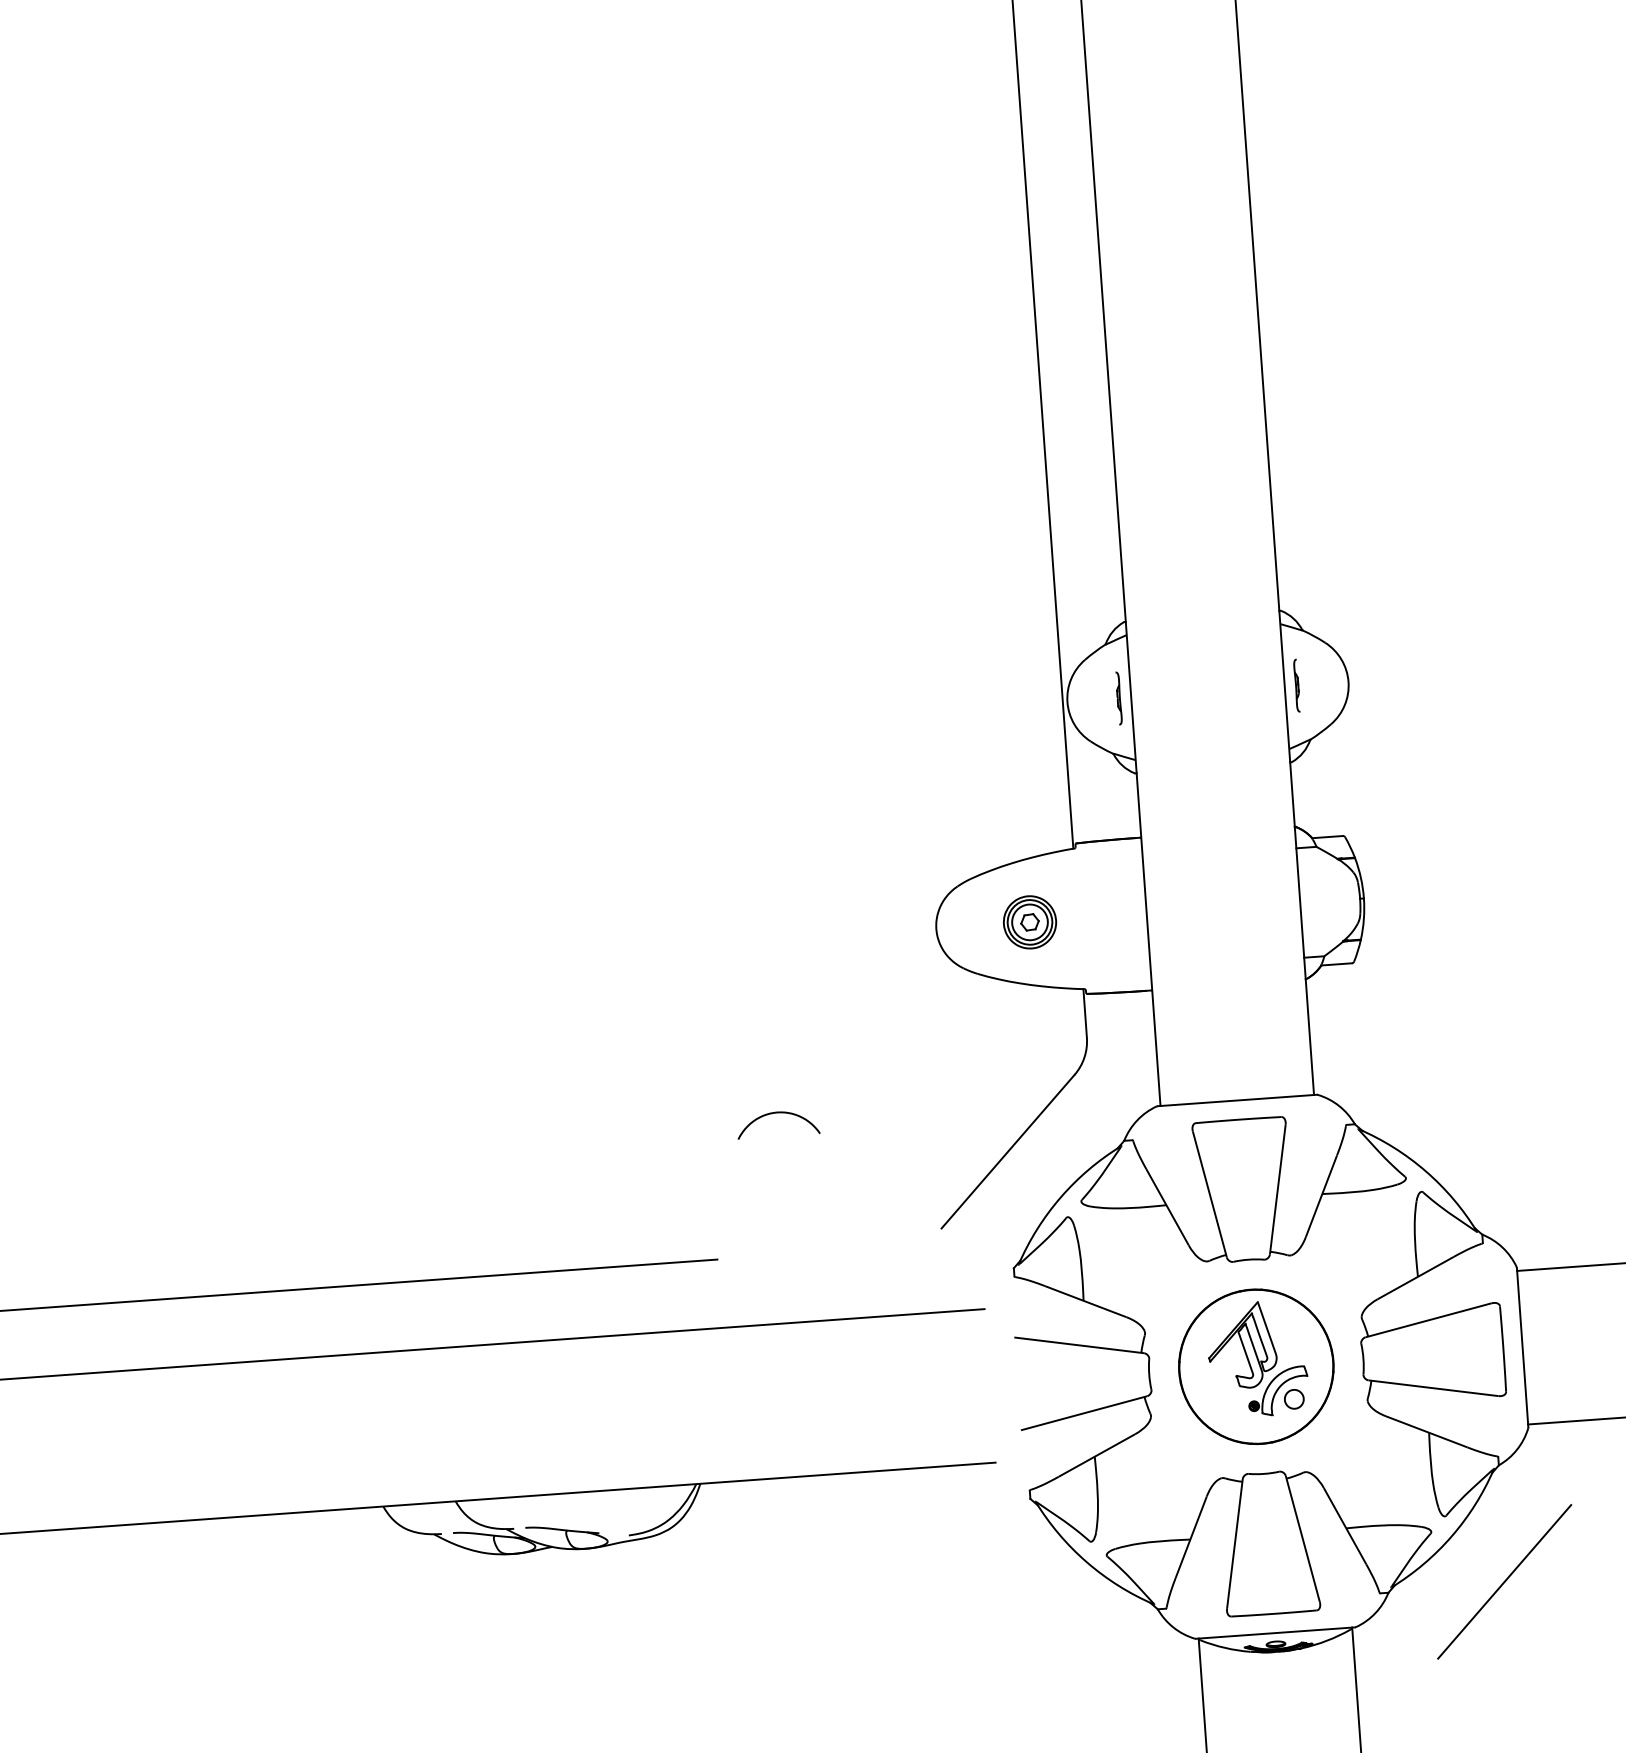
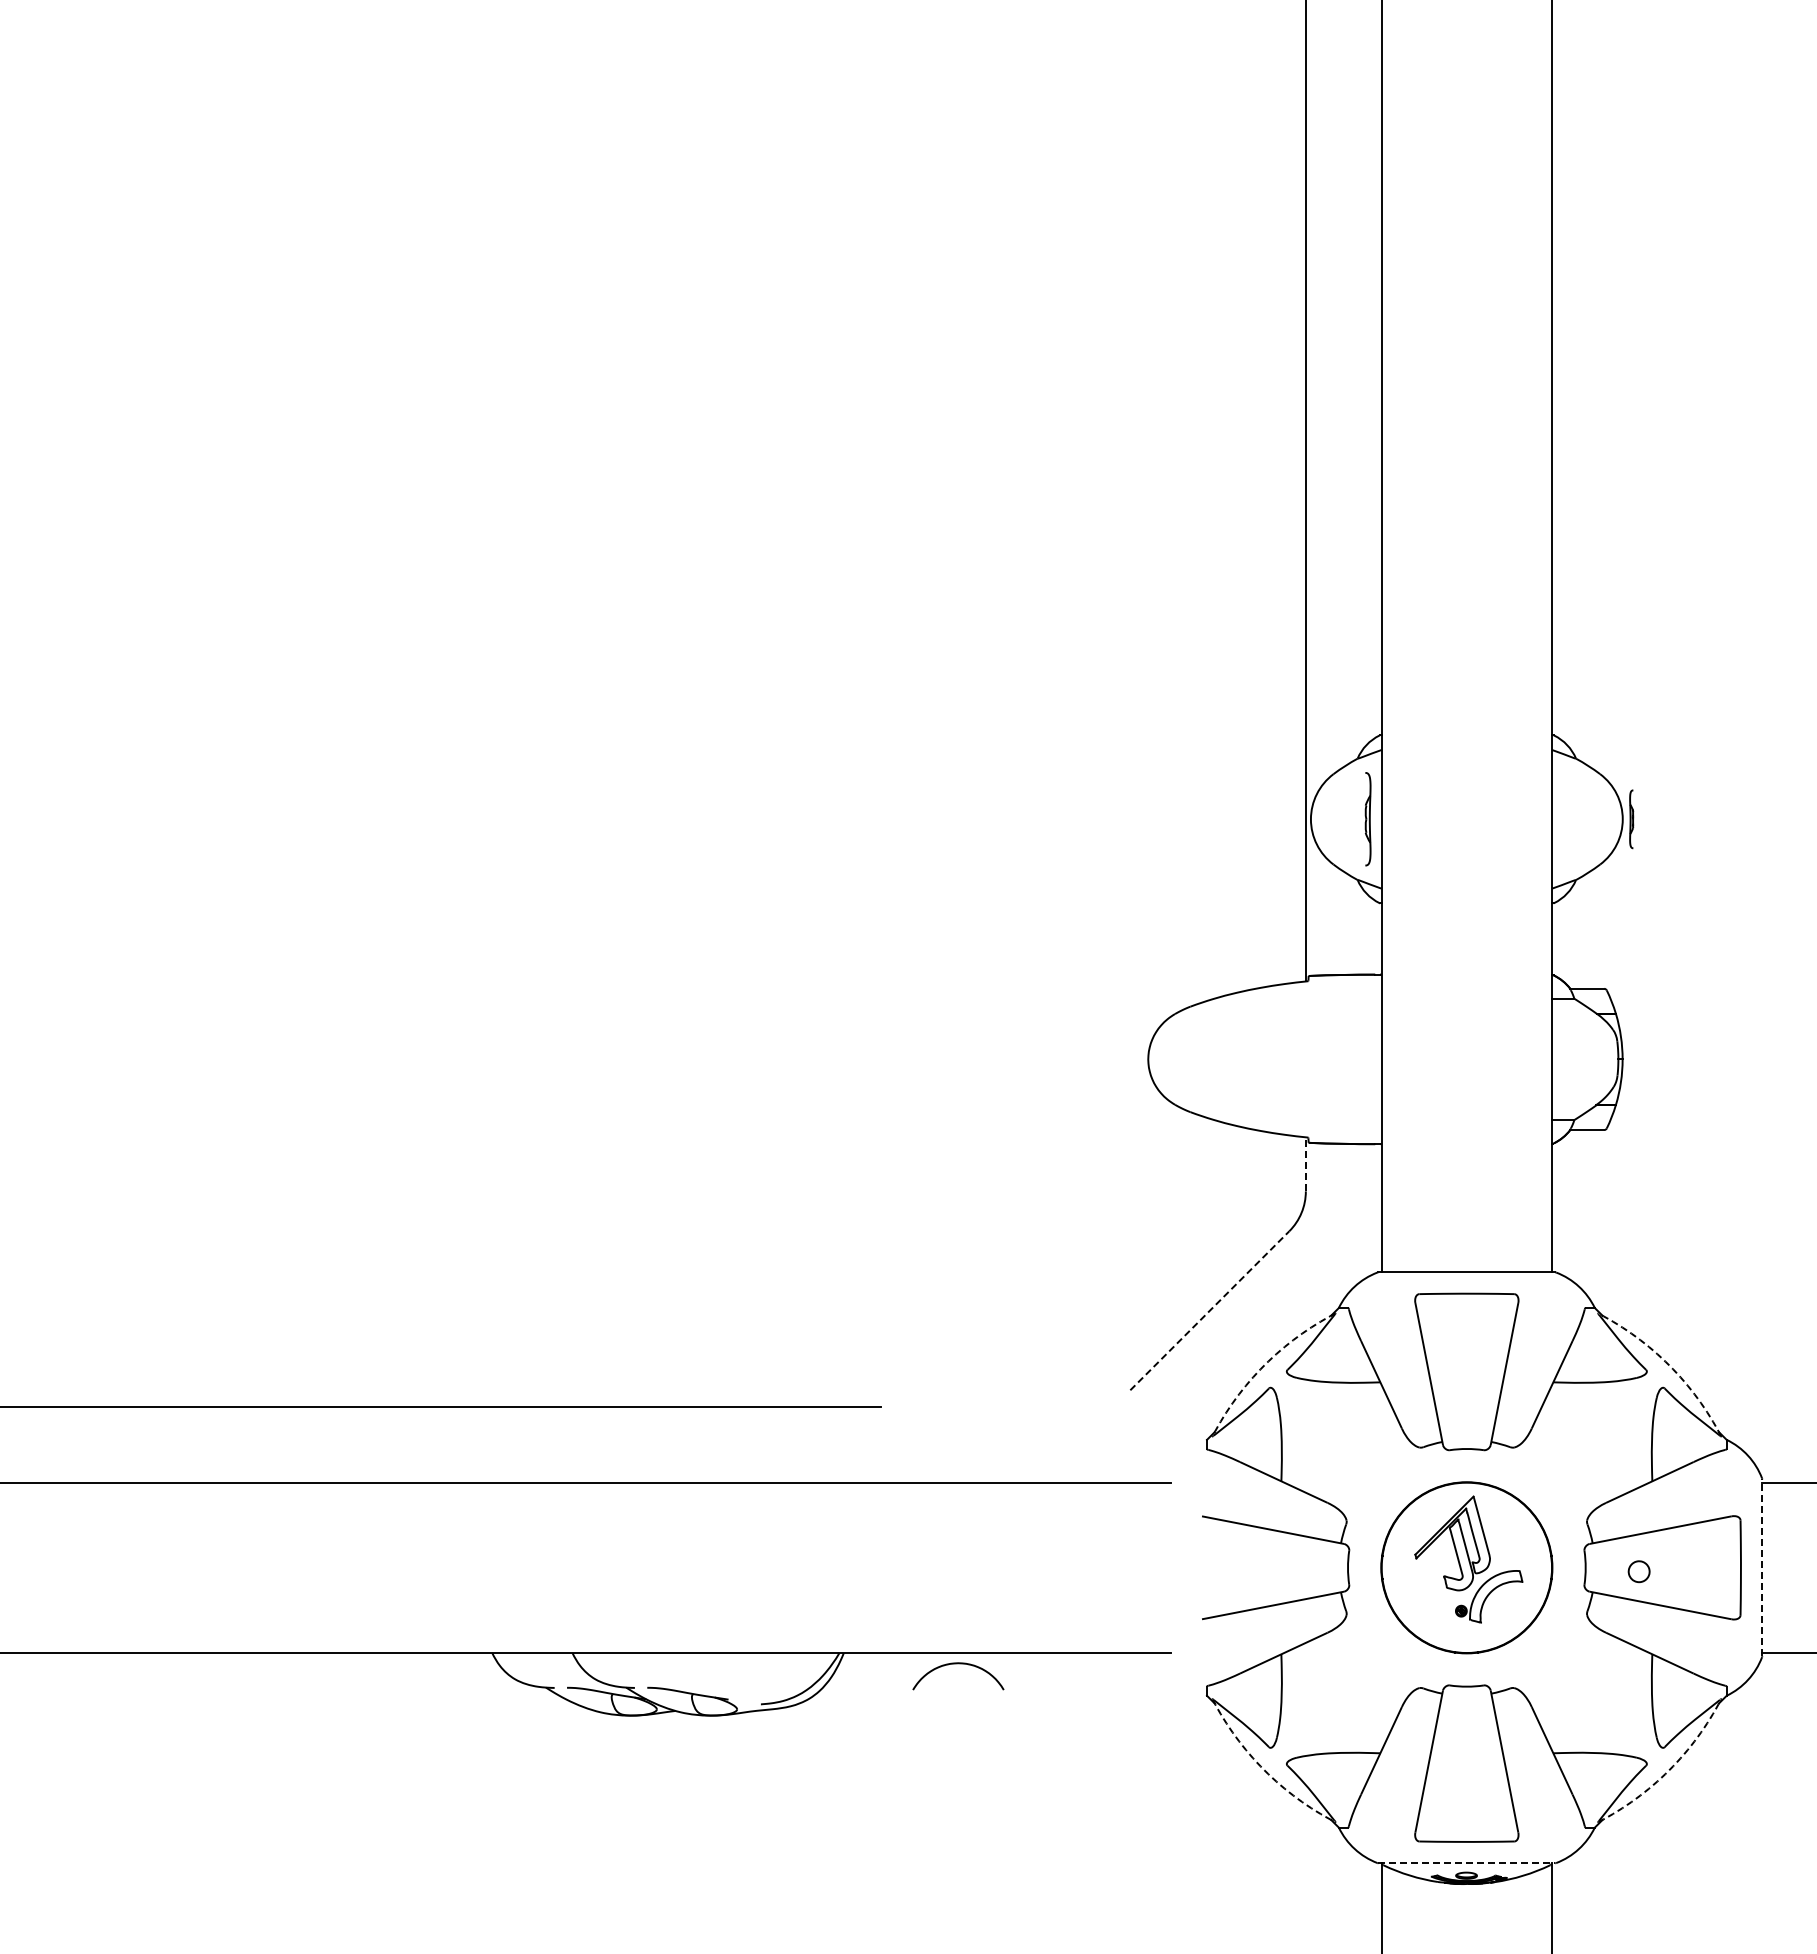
part: (1296, 685) -> (1631, 819), moved
part: (1118, 698) -> (1367, 819), size x1.6
part: (1030, 922) -> (1252, 1059), removed
line: (1084, 1012) -> (1305, 1163), solid -> dashed
curve: (777, 1113) -> (958, 1664), moved
line: (1008, 1151) -> (1210, 1310), solid -> dashed
arc: (1425, 1171) -> (1669, 1365), solid -> dashed
arc: (1060, 1197) -> (1264, 1365), solid -> dashed
line: (1522, 1347) -> (1762, 1567), solid -> dashed
part: (1293, 1399) -> (1638, 1571), moved
arc: (1452, 1536) -> (1669, 1770), solid -> dashed
arc: (1087, 1562) -> (1264, 1770), solid -> dashed
line: (1504, 1581) -> (1723, 1824), removed
line: (1276, 1633) -> (1467, 1863), solid -> dashed

